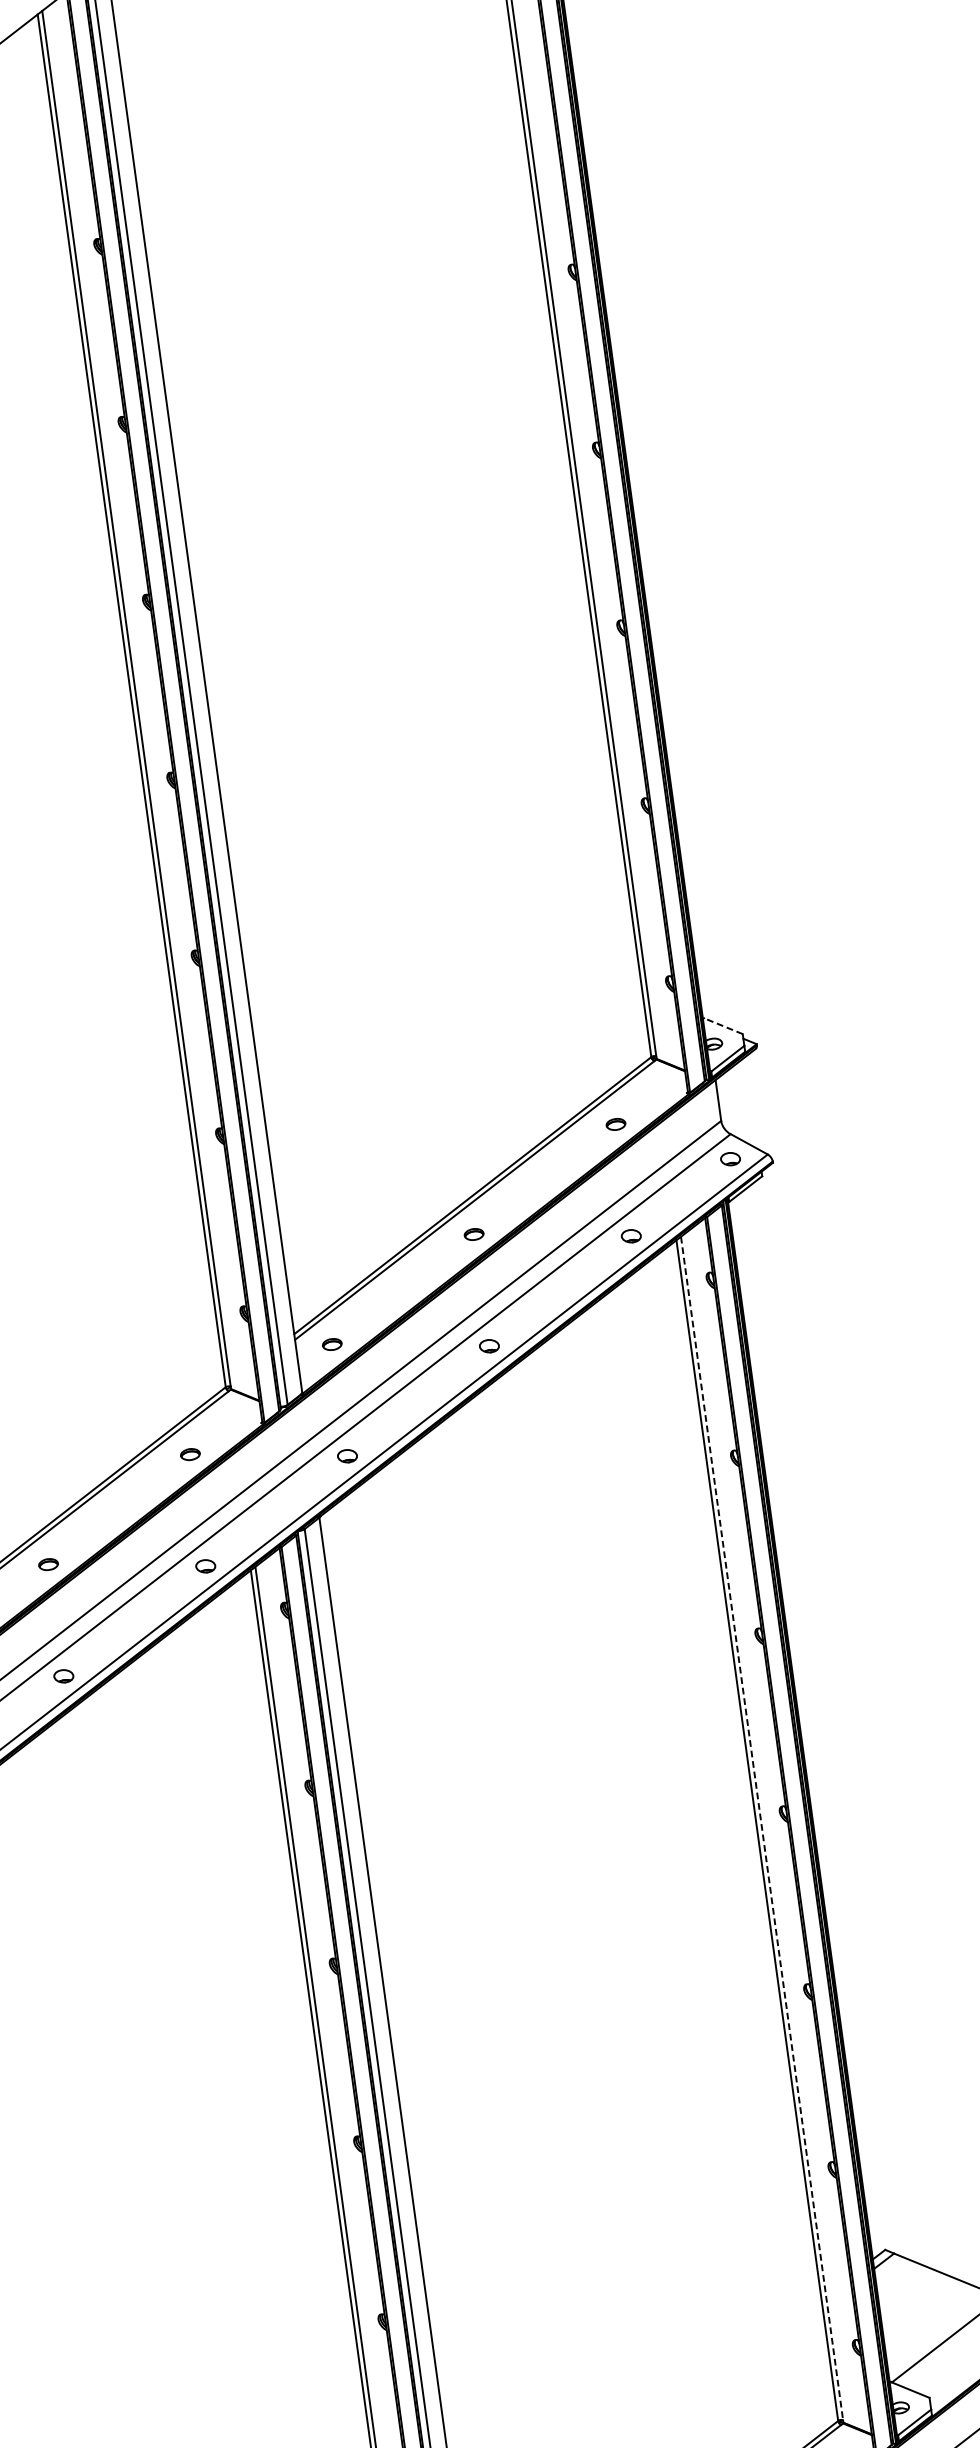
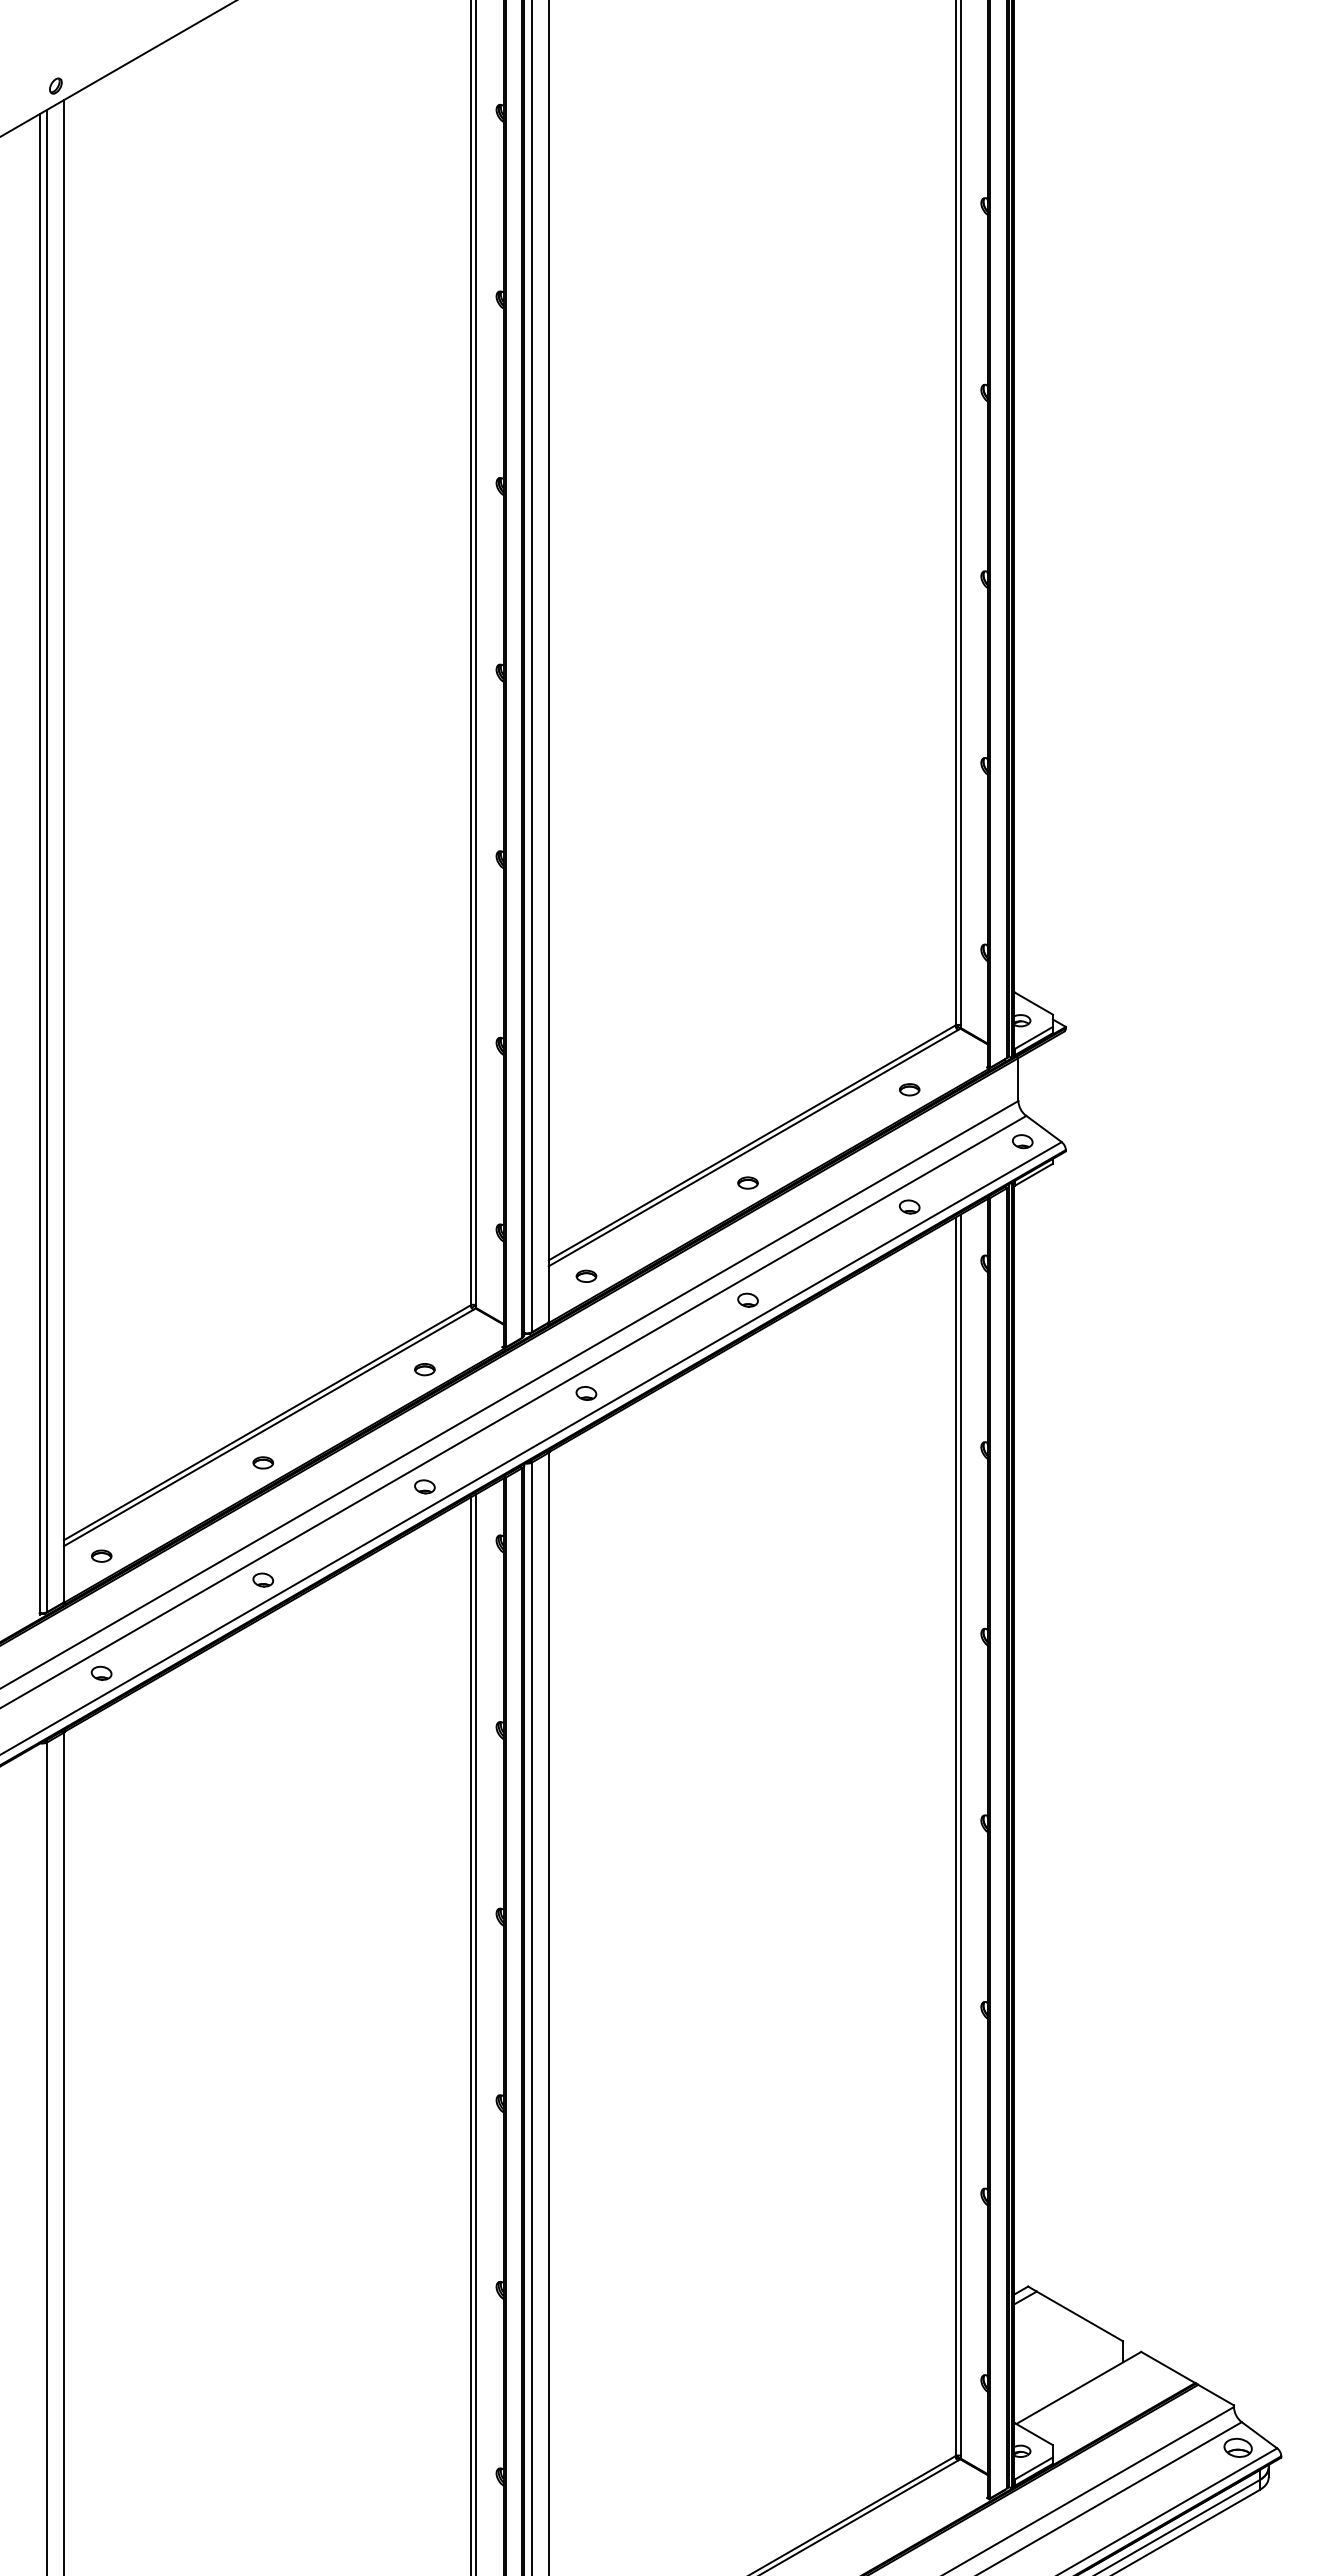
line: (723, 1025) -> (1034, 1003), dashed -> solid
line: (761, 1828) -> (960, 1835), dashed -> solid

